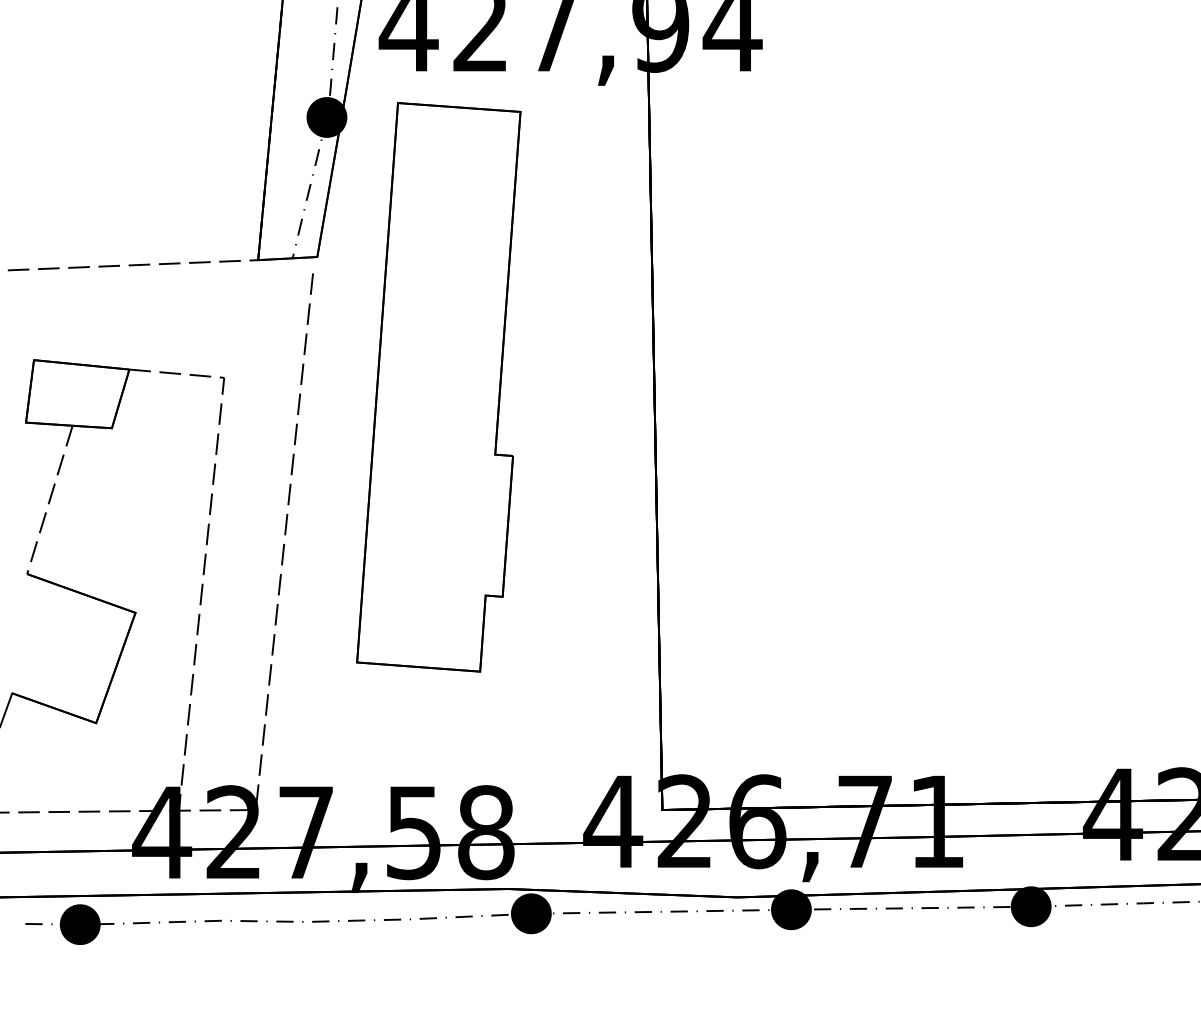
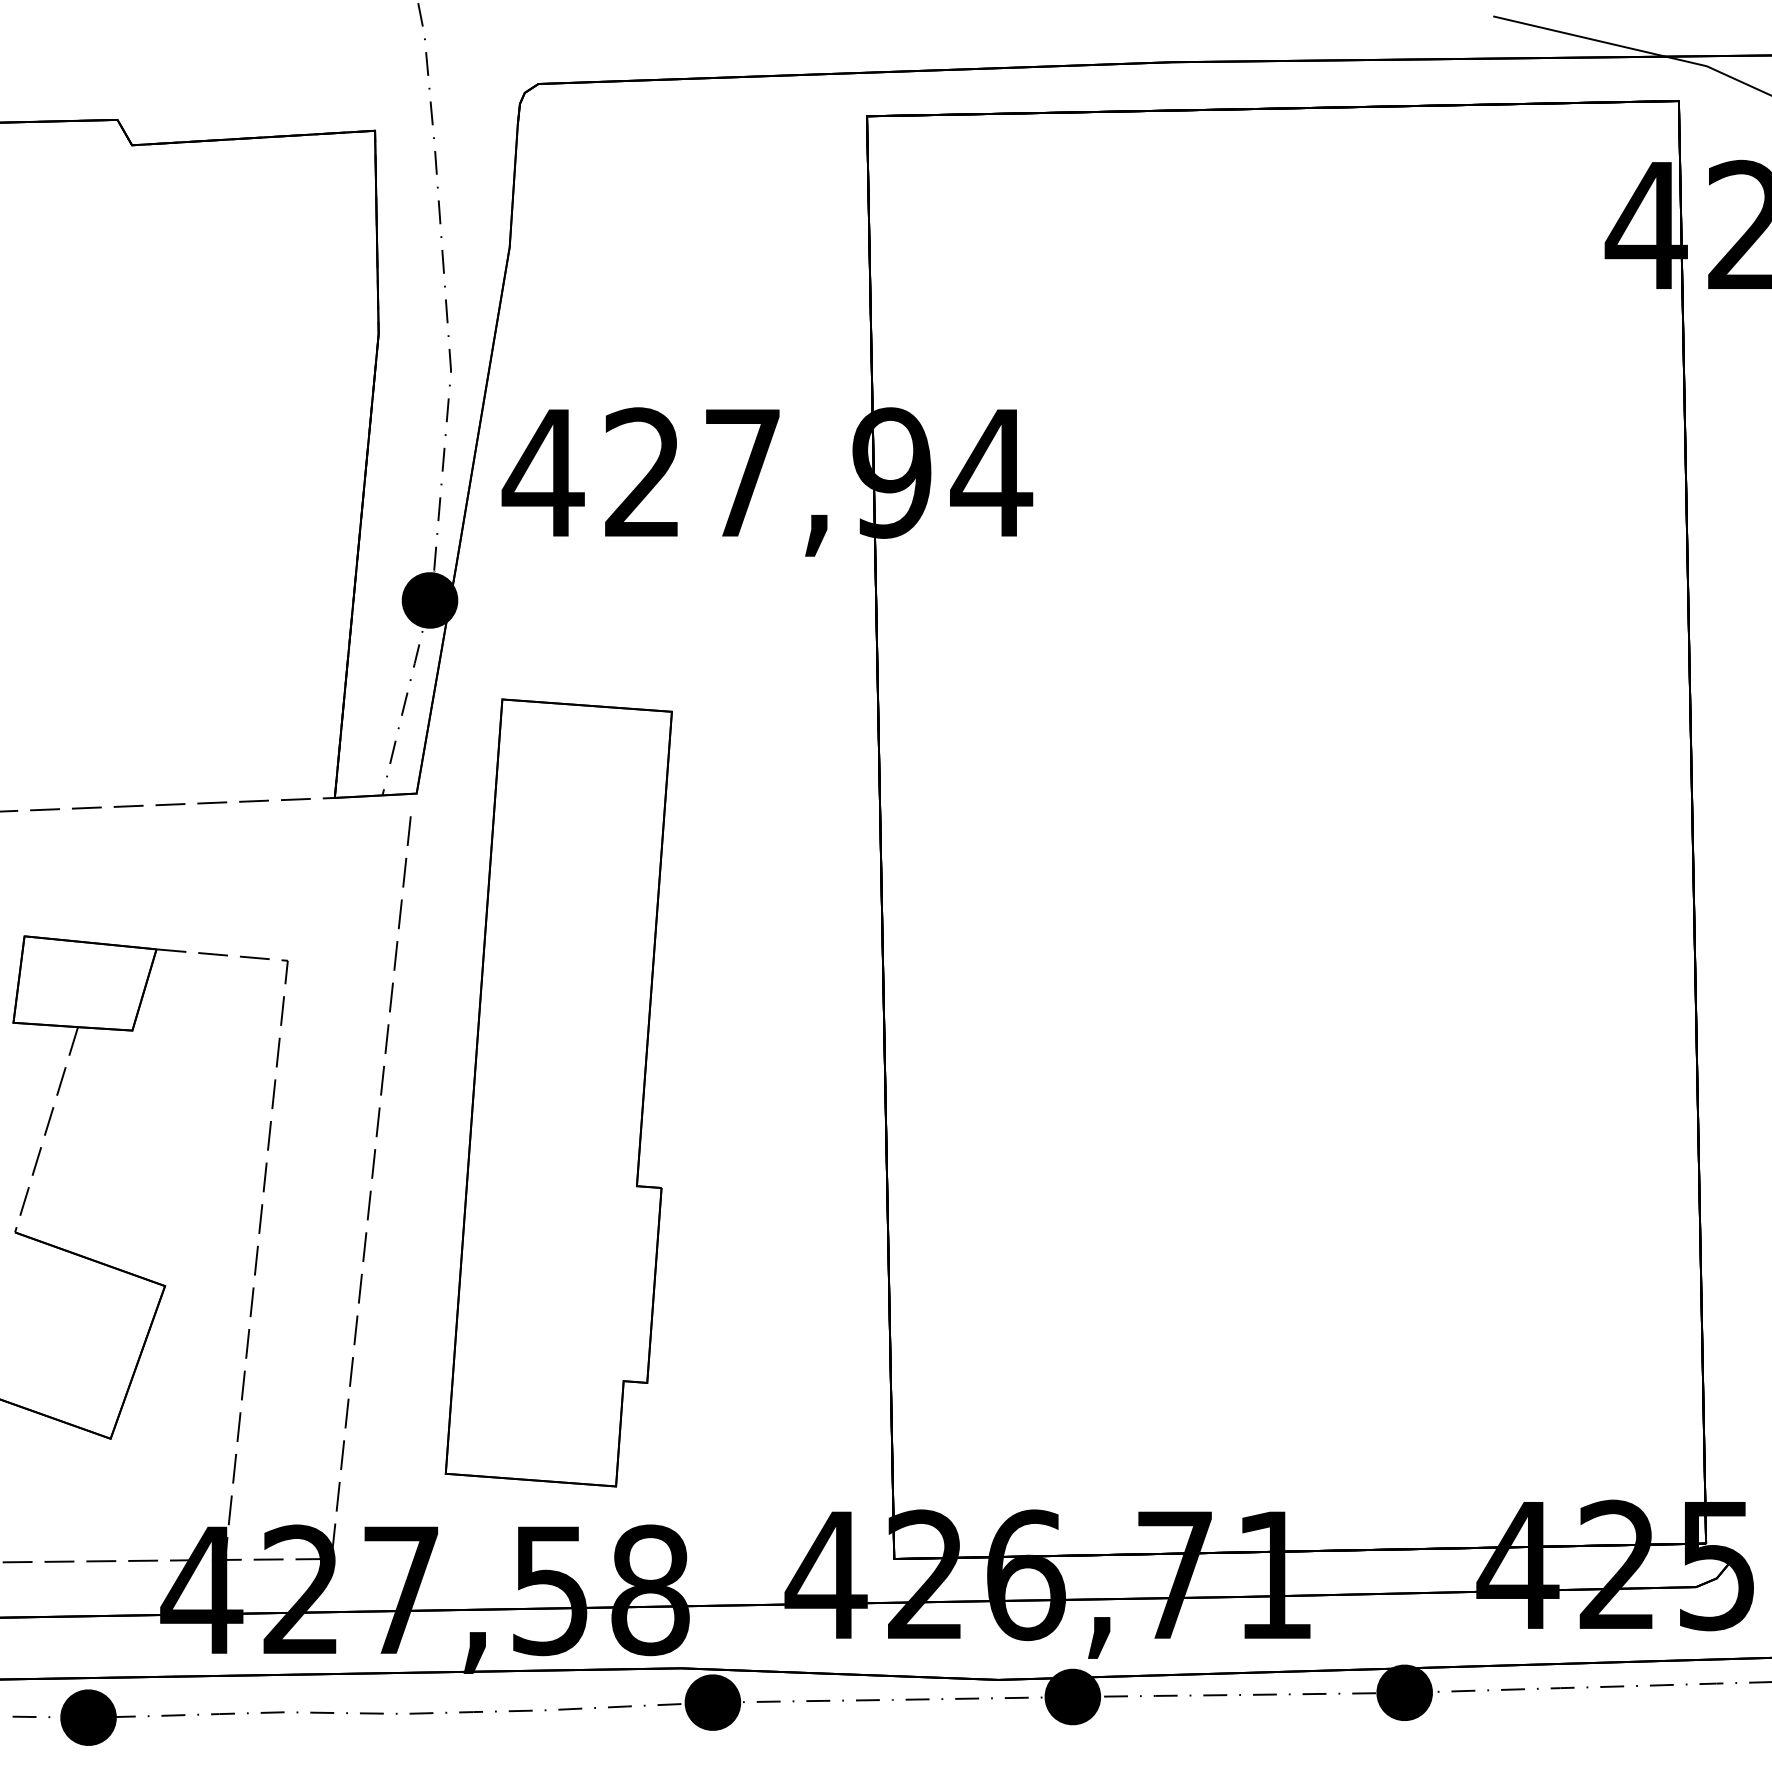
part: (438, 387) -> (558, 1092), moved

